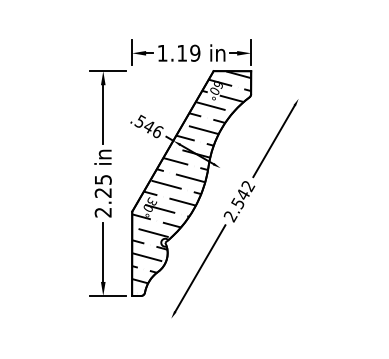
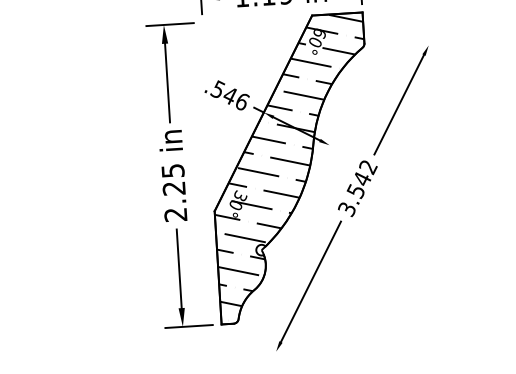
text: (230, 216) -> (347, 209), 2.542 -> 3.542

